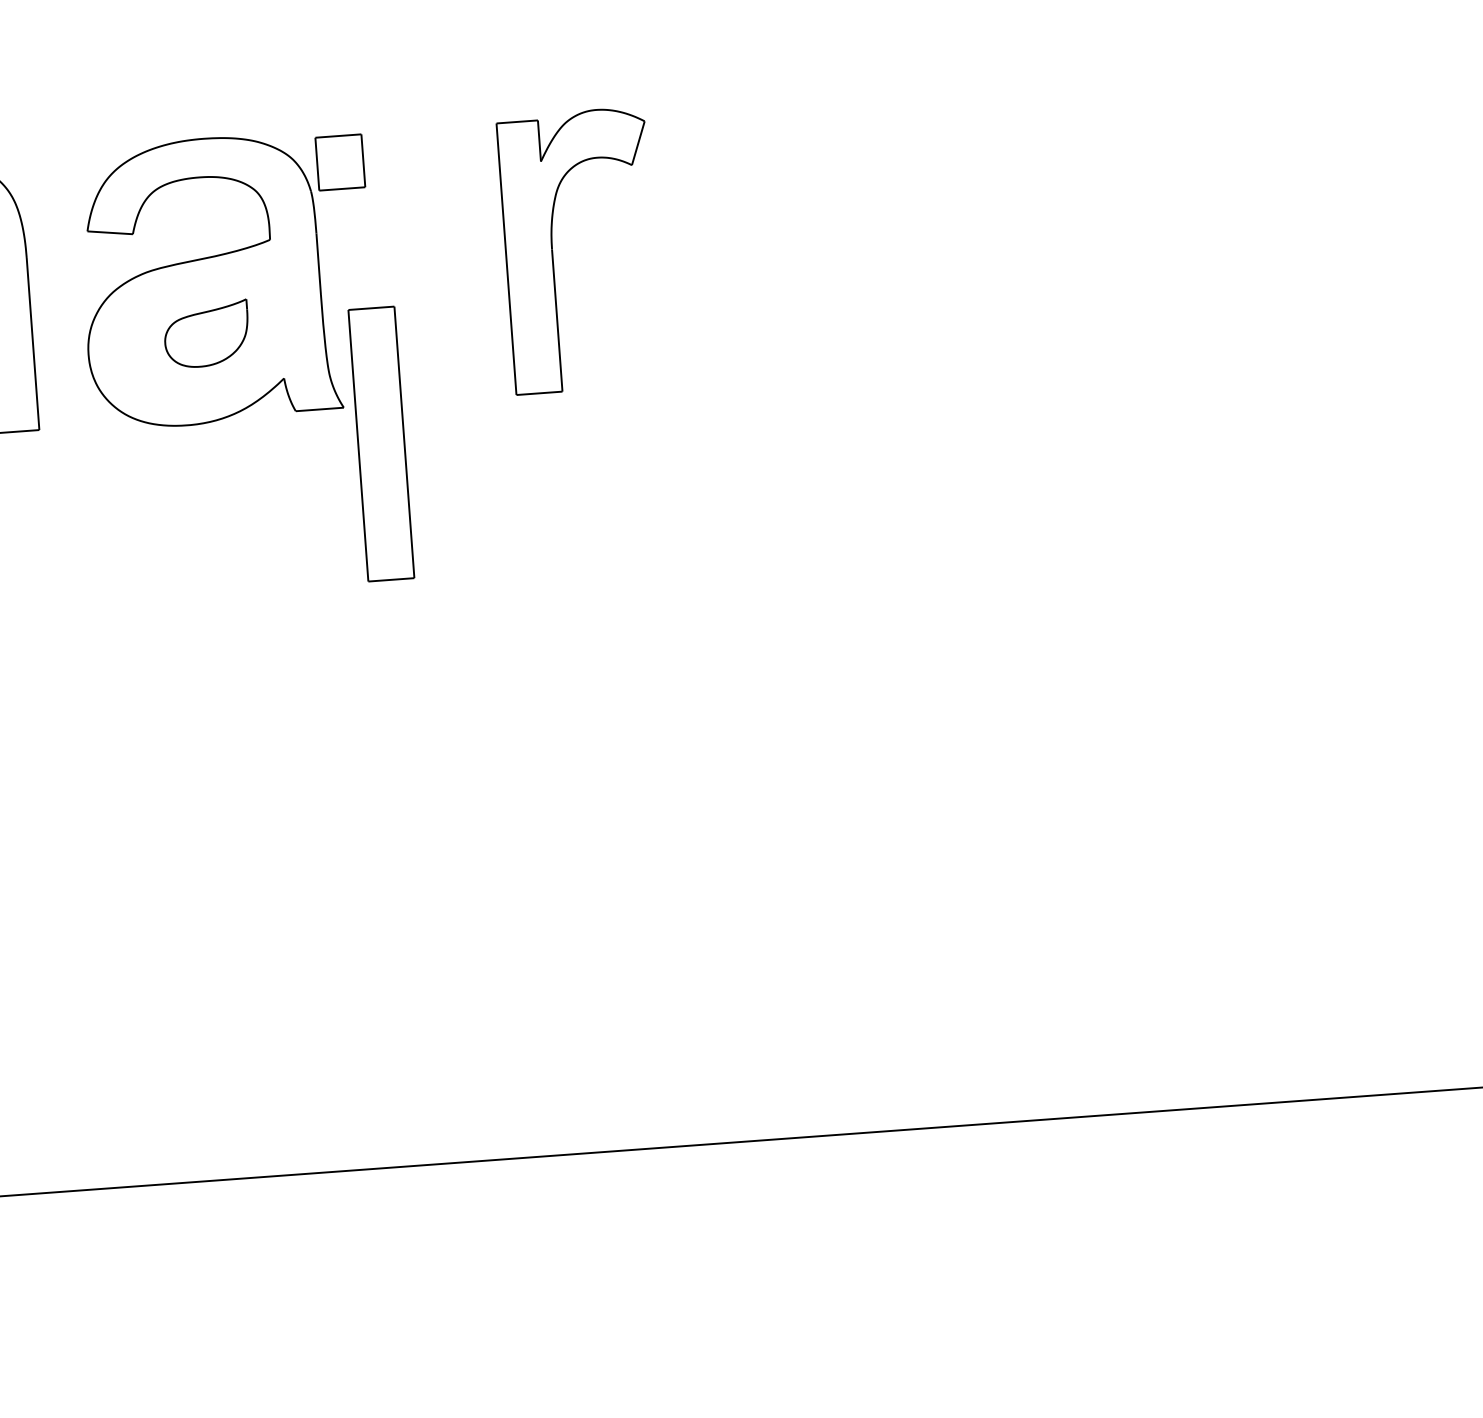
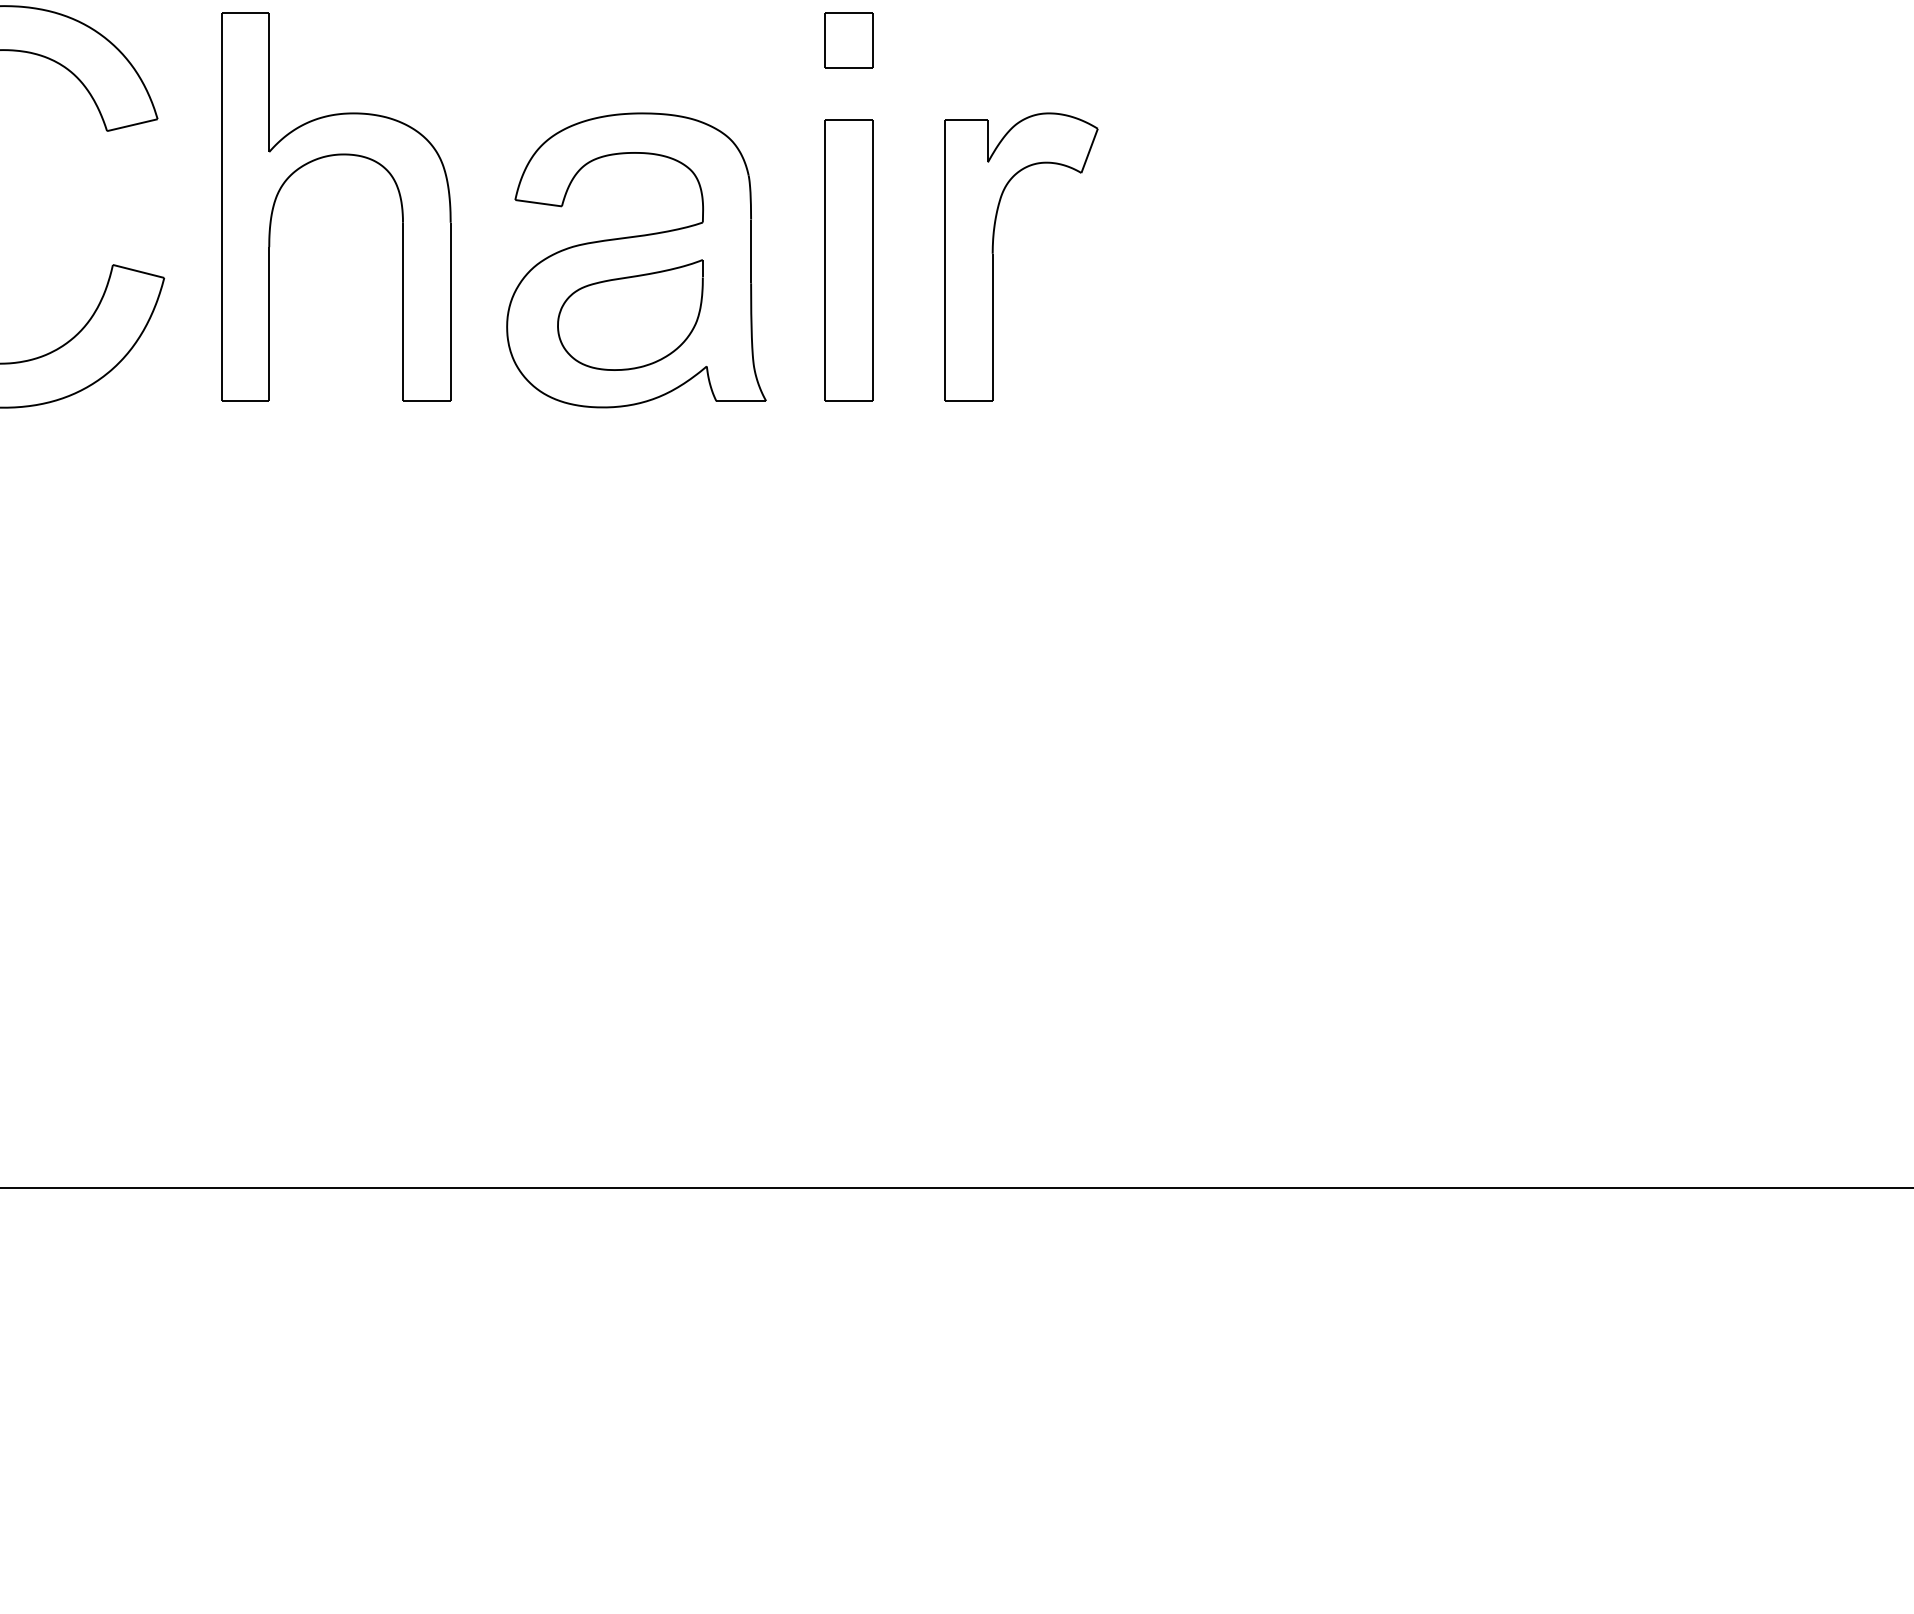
part: (339, 162) -> (848, 40), moved
part: (206, 333) -> (630, 314), size x1.67
part: (380, 444) -> (848, 260), moved

